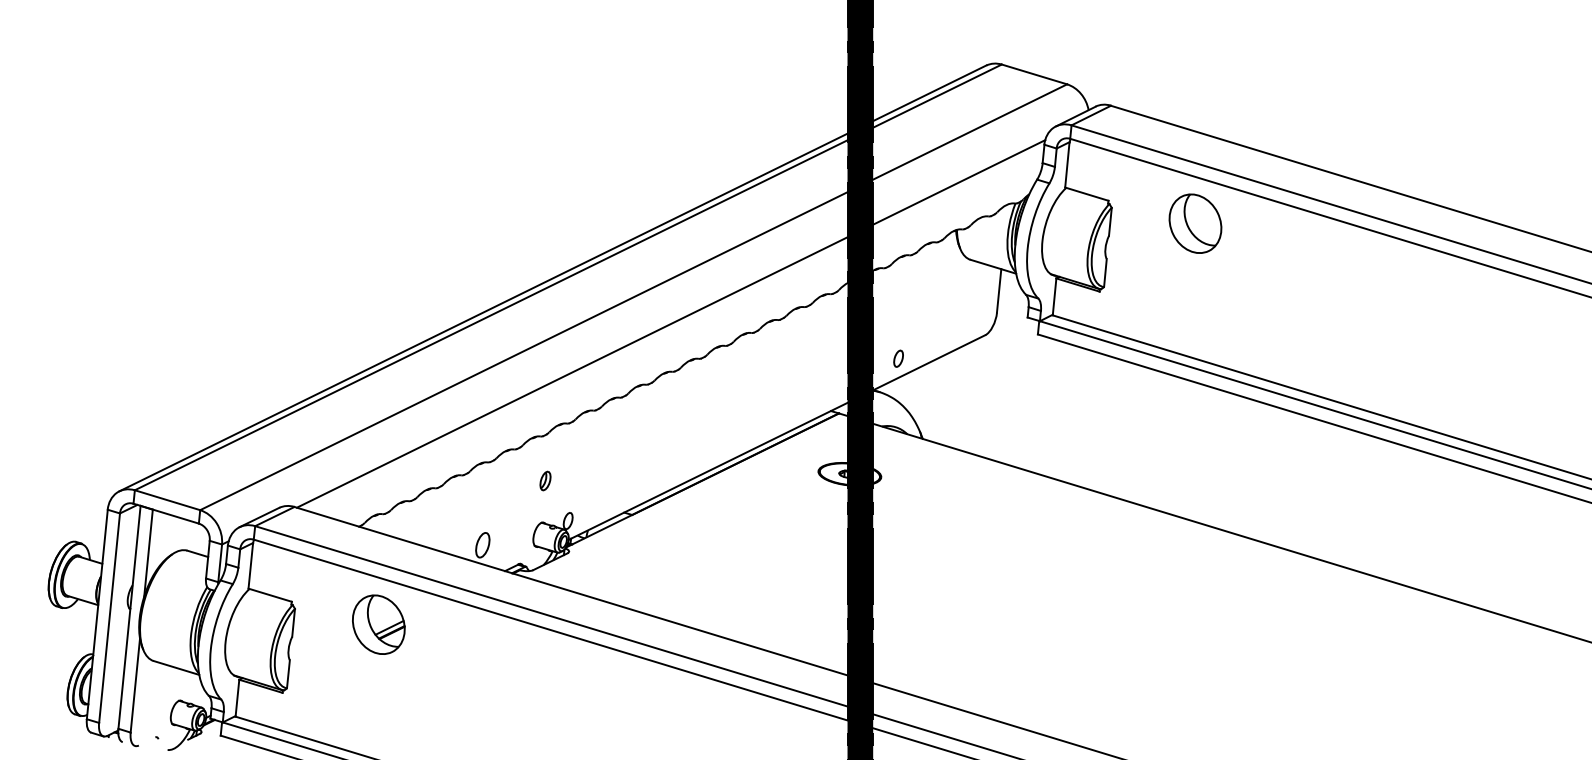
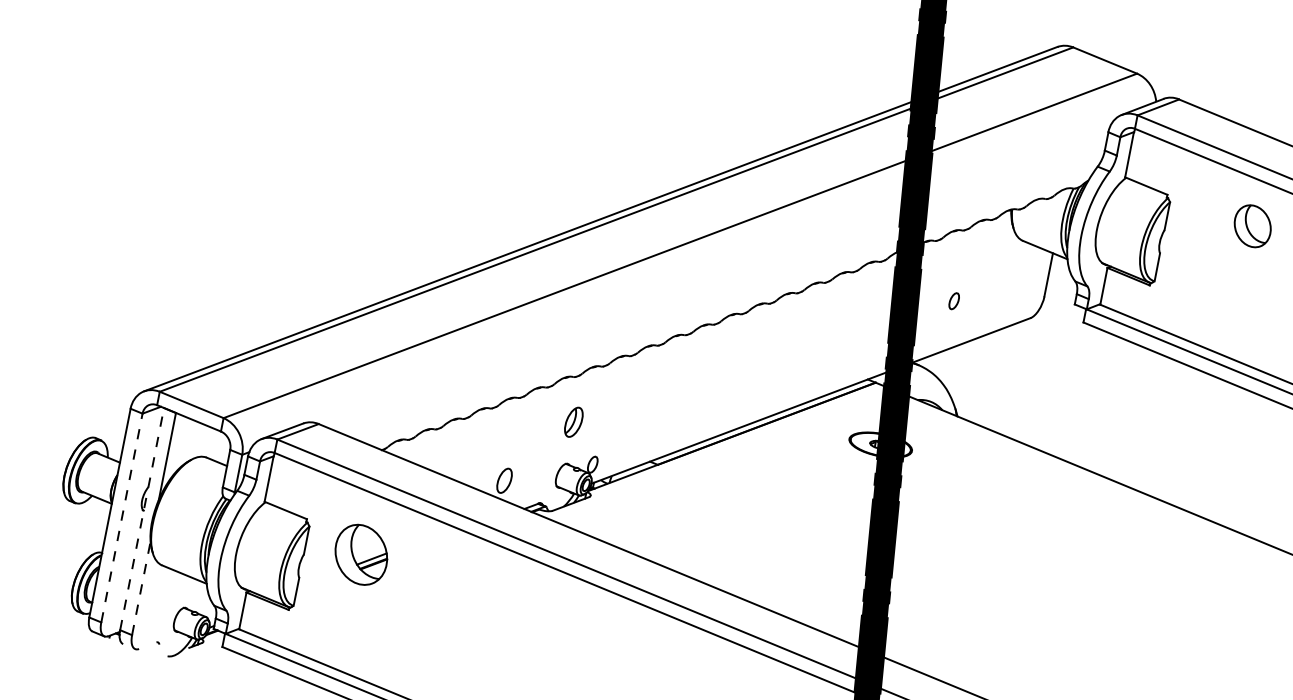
part: (1195, 223) -> (1252, 226), size x0.7
line: (670, 323) -> (714, 275), removed
part: (898, 358) -> (954, 300), moved
part: (545, 480) -> (573, 421), size x1.6
line: (129, 616) -> (142, 518), solid -> dashed
line: (109, 617) -> (121, 517), solid -> dashed
part: (378, 624) -> (361, 554), moved
line: (135, 685) -> (141, 588), solid -> dashed

